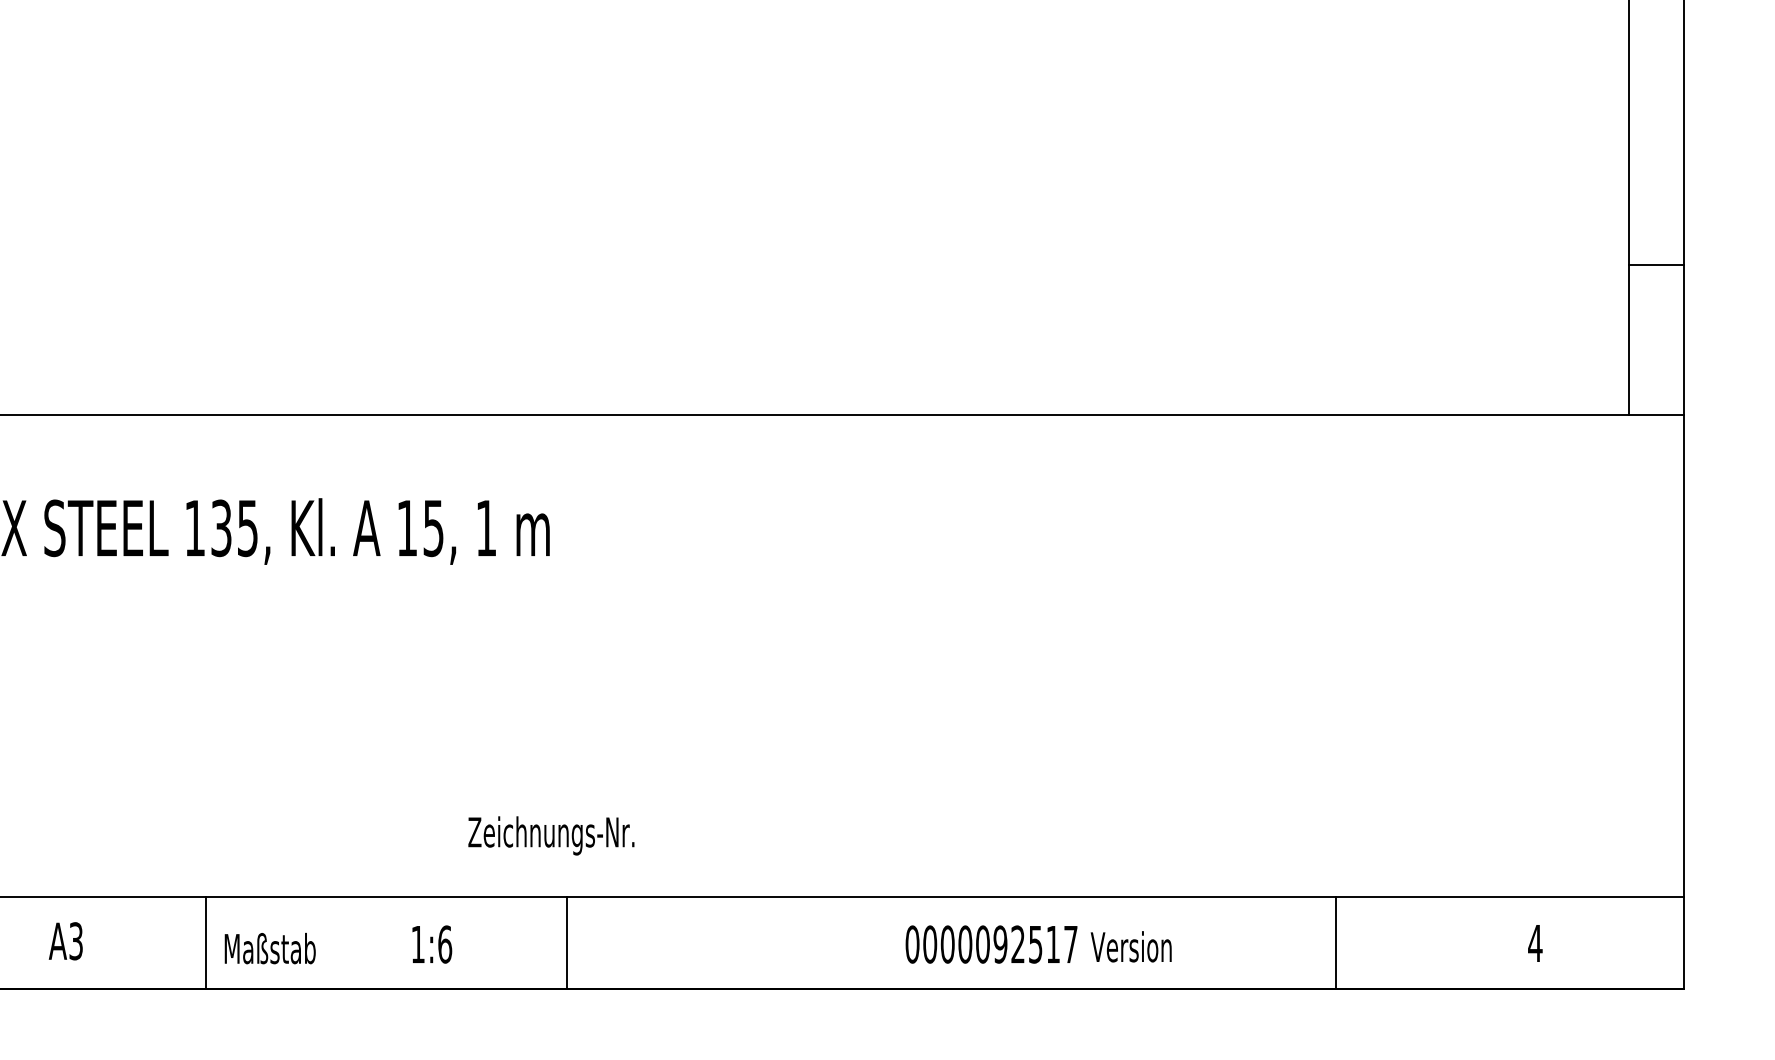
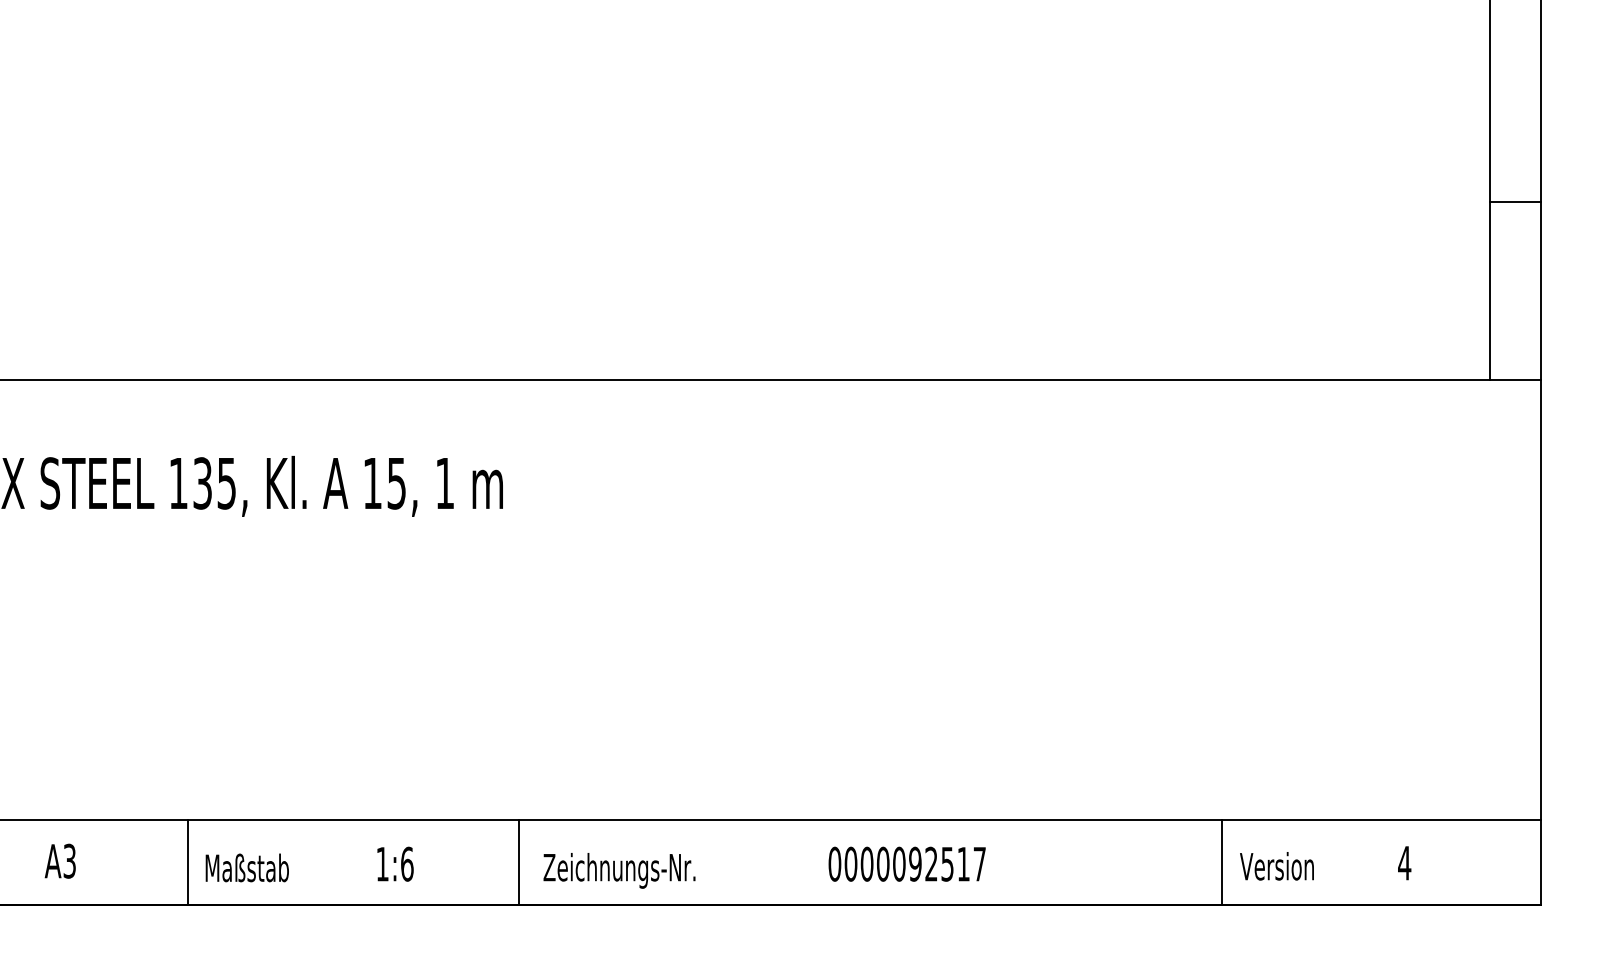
line: (1656, 264) -> (1515, 201), moved
text: (551, 835) -> (619, 870), moved
text: (1130, 947) -> (1276, 866), moved

